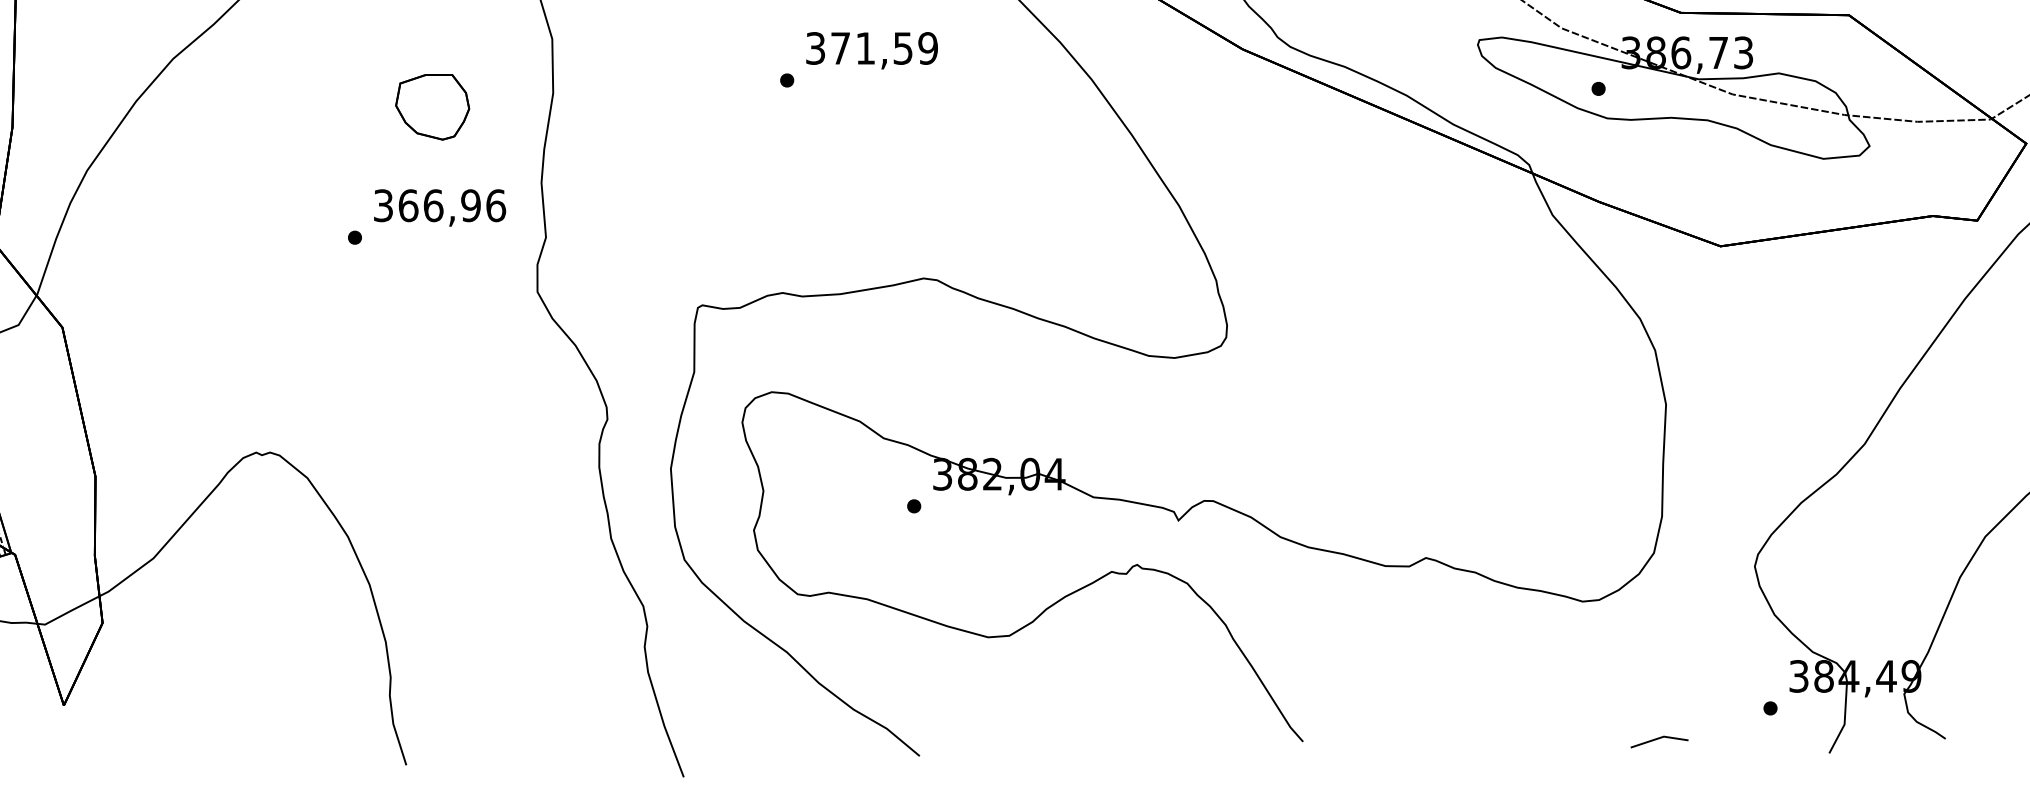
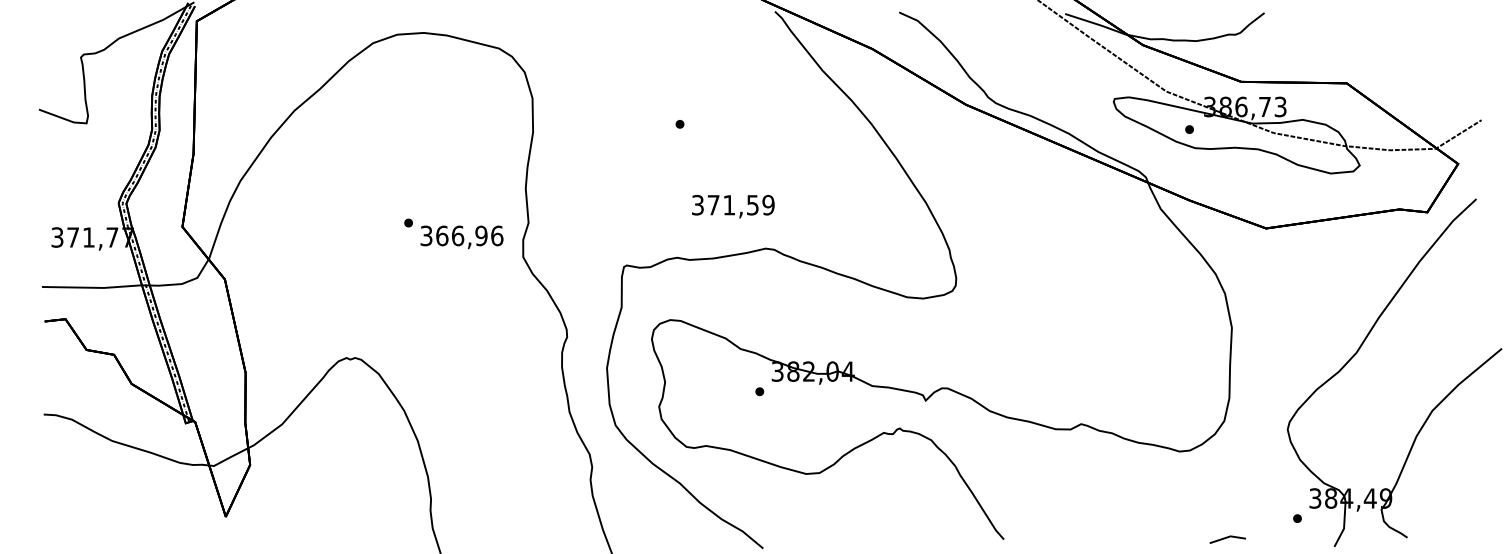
text: (872, 50) -> (733, 206), moved
part: (432, 106) -> (457, 140), removed
text: (439, 208) -> (461, 237), moved

